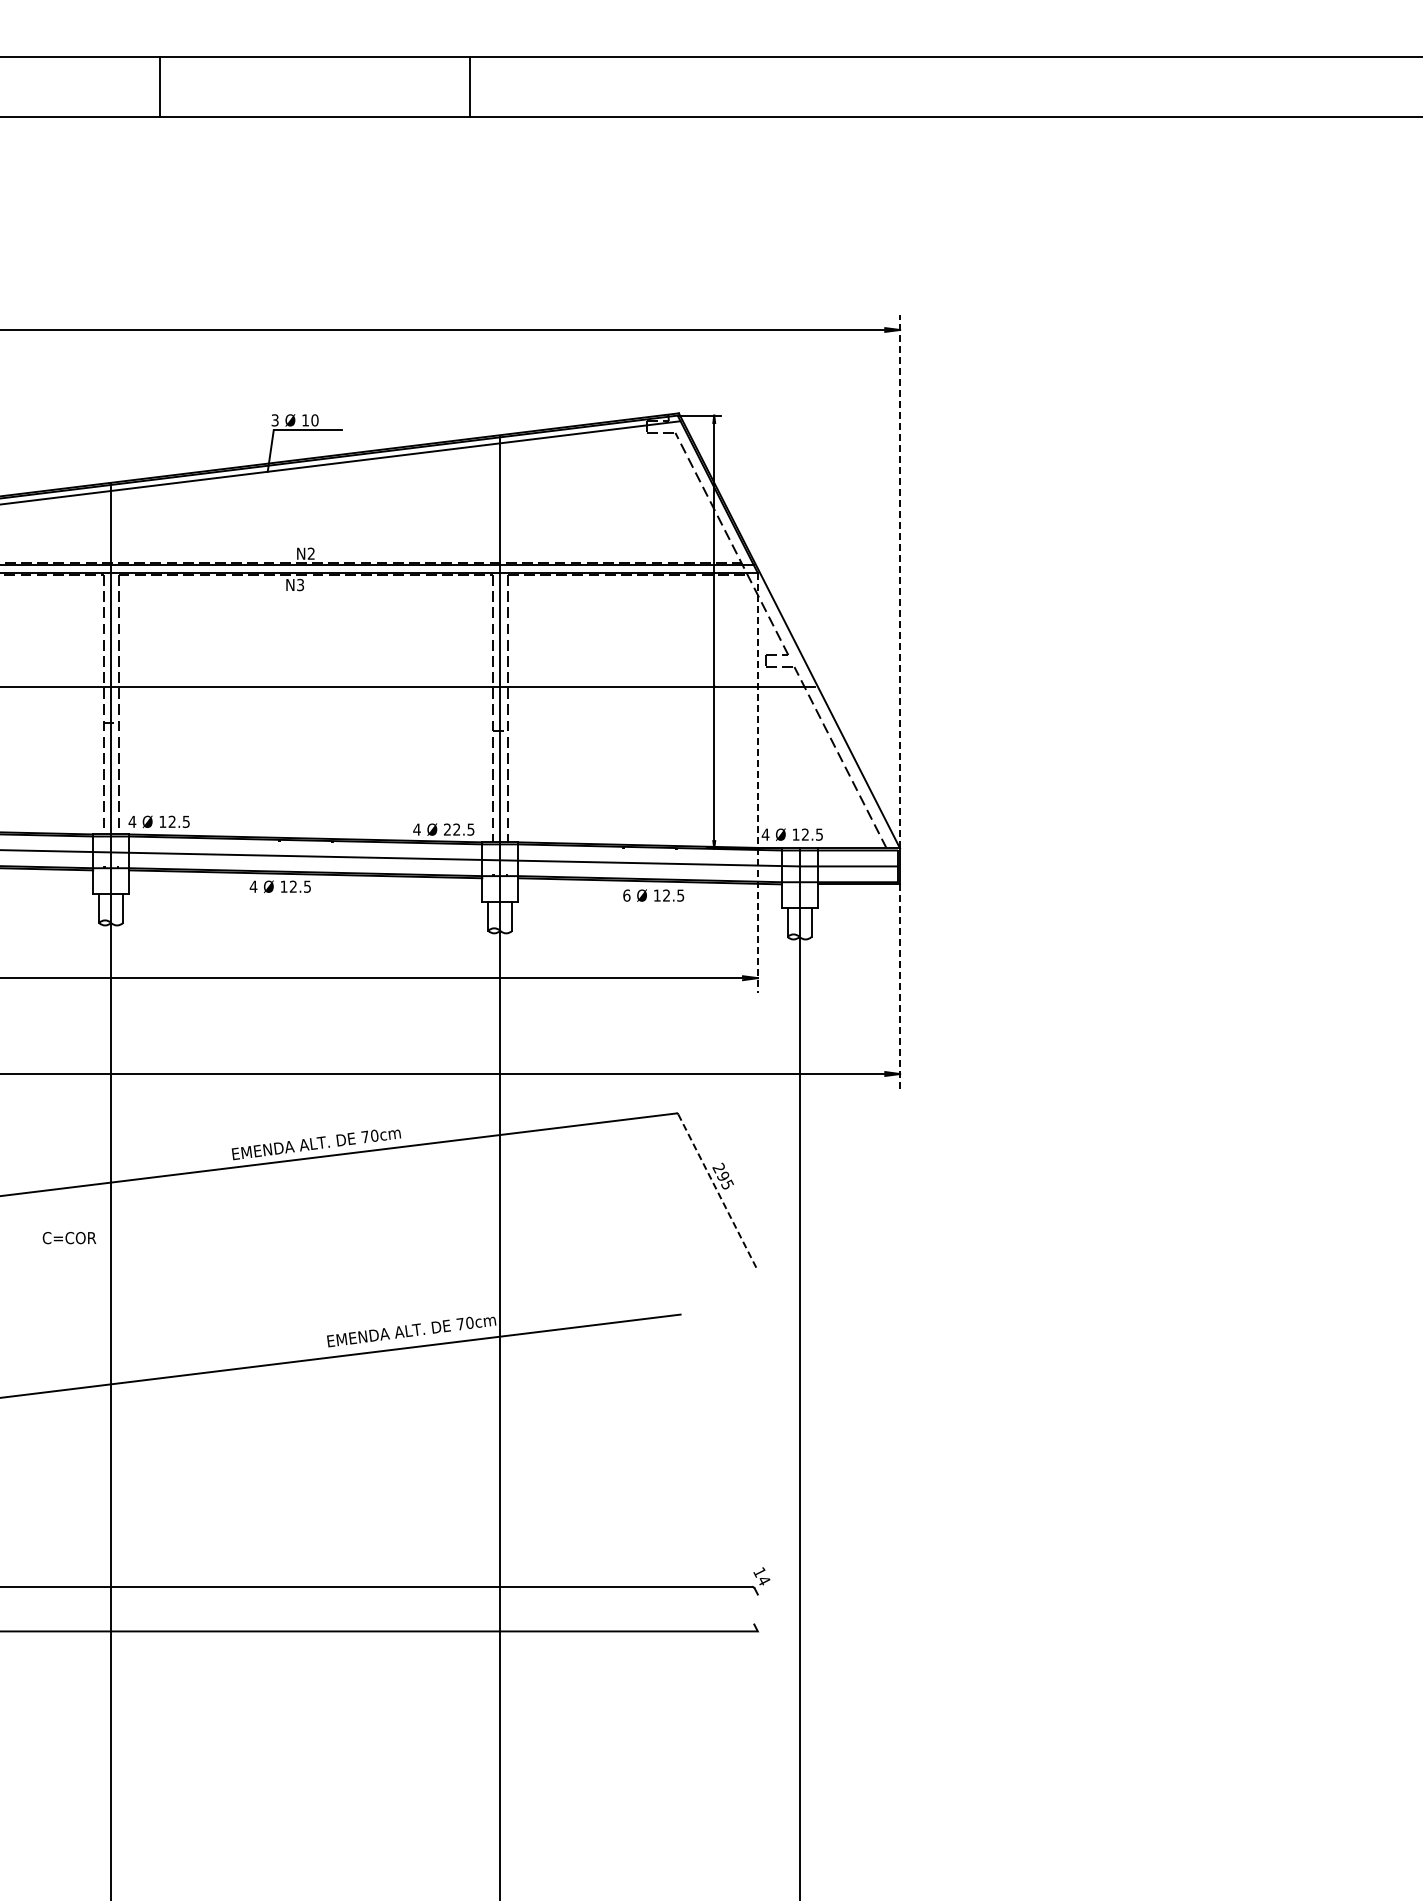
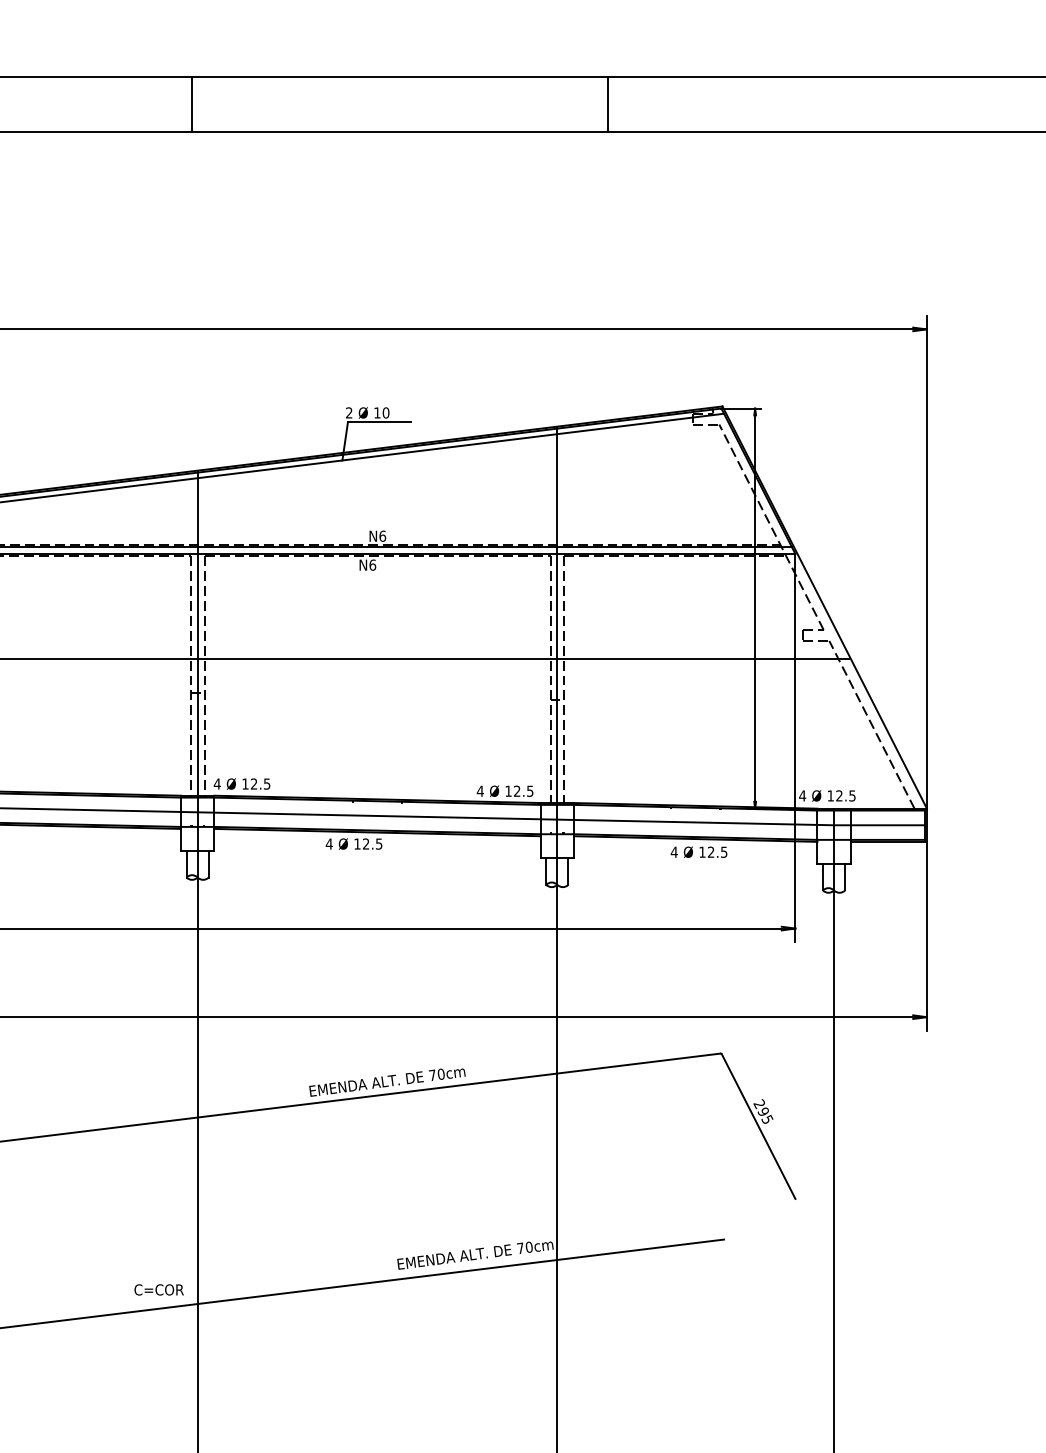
line: (159, 86) -> (192, 104), moved
line: (469, 86) -> (607, 104), moved
text: (274, 420) -> (348, 413), 3 -> 2
text: (311, 553) -> (382, 536), N2 -> N6
line: (900, 581) -> (927, 561), dashed -> solid
text: (300, 584) -> (372, 564), N3 -> N6
line: (757, 783) -> (795, 748), dashed -> solid
text: (447, 829) -> (508, 791), 22.5 -> 12.5
text: (626, 895) -> (674, 852), 6 -> 4
line: (900, 987) -> (927, 937), dashed -> solid
line: (718, 1192) -> (759, 1126), dashed -> solid
text: (69, 1238) -> (159, 1290), moved

